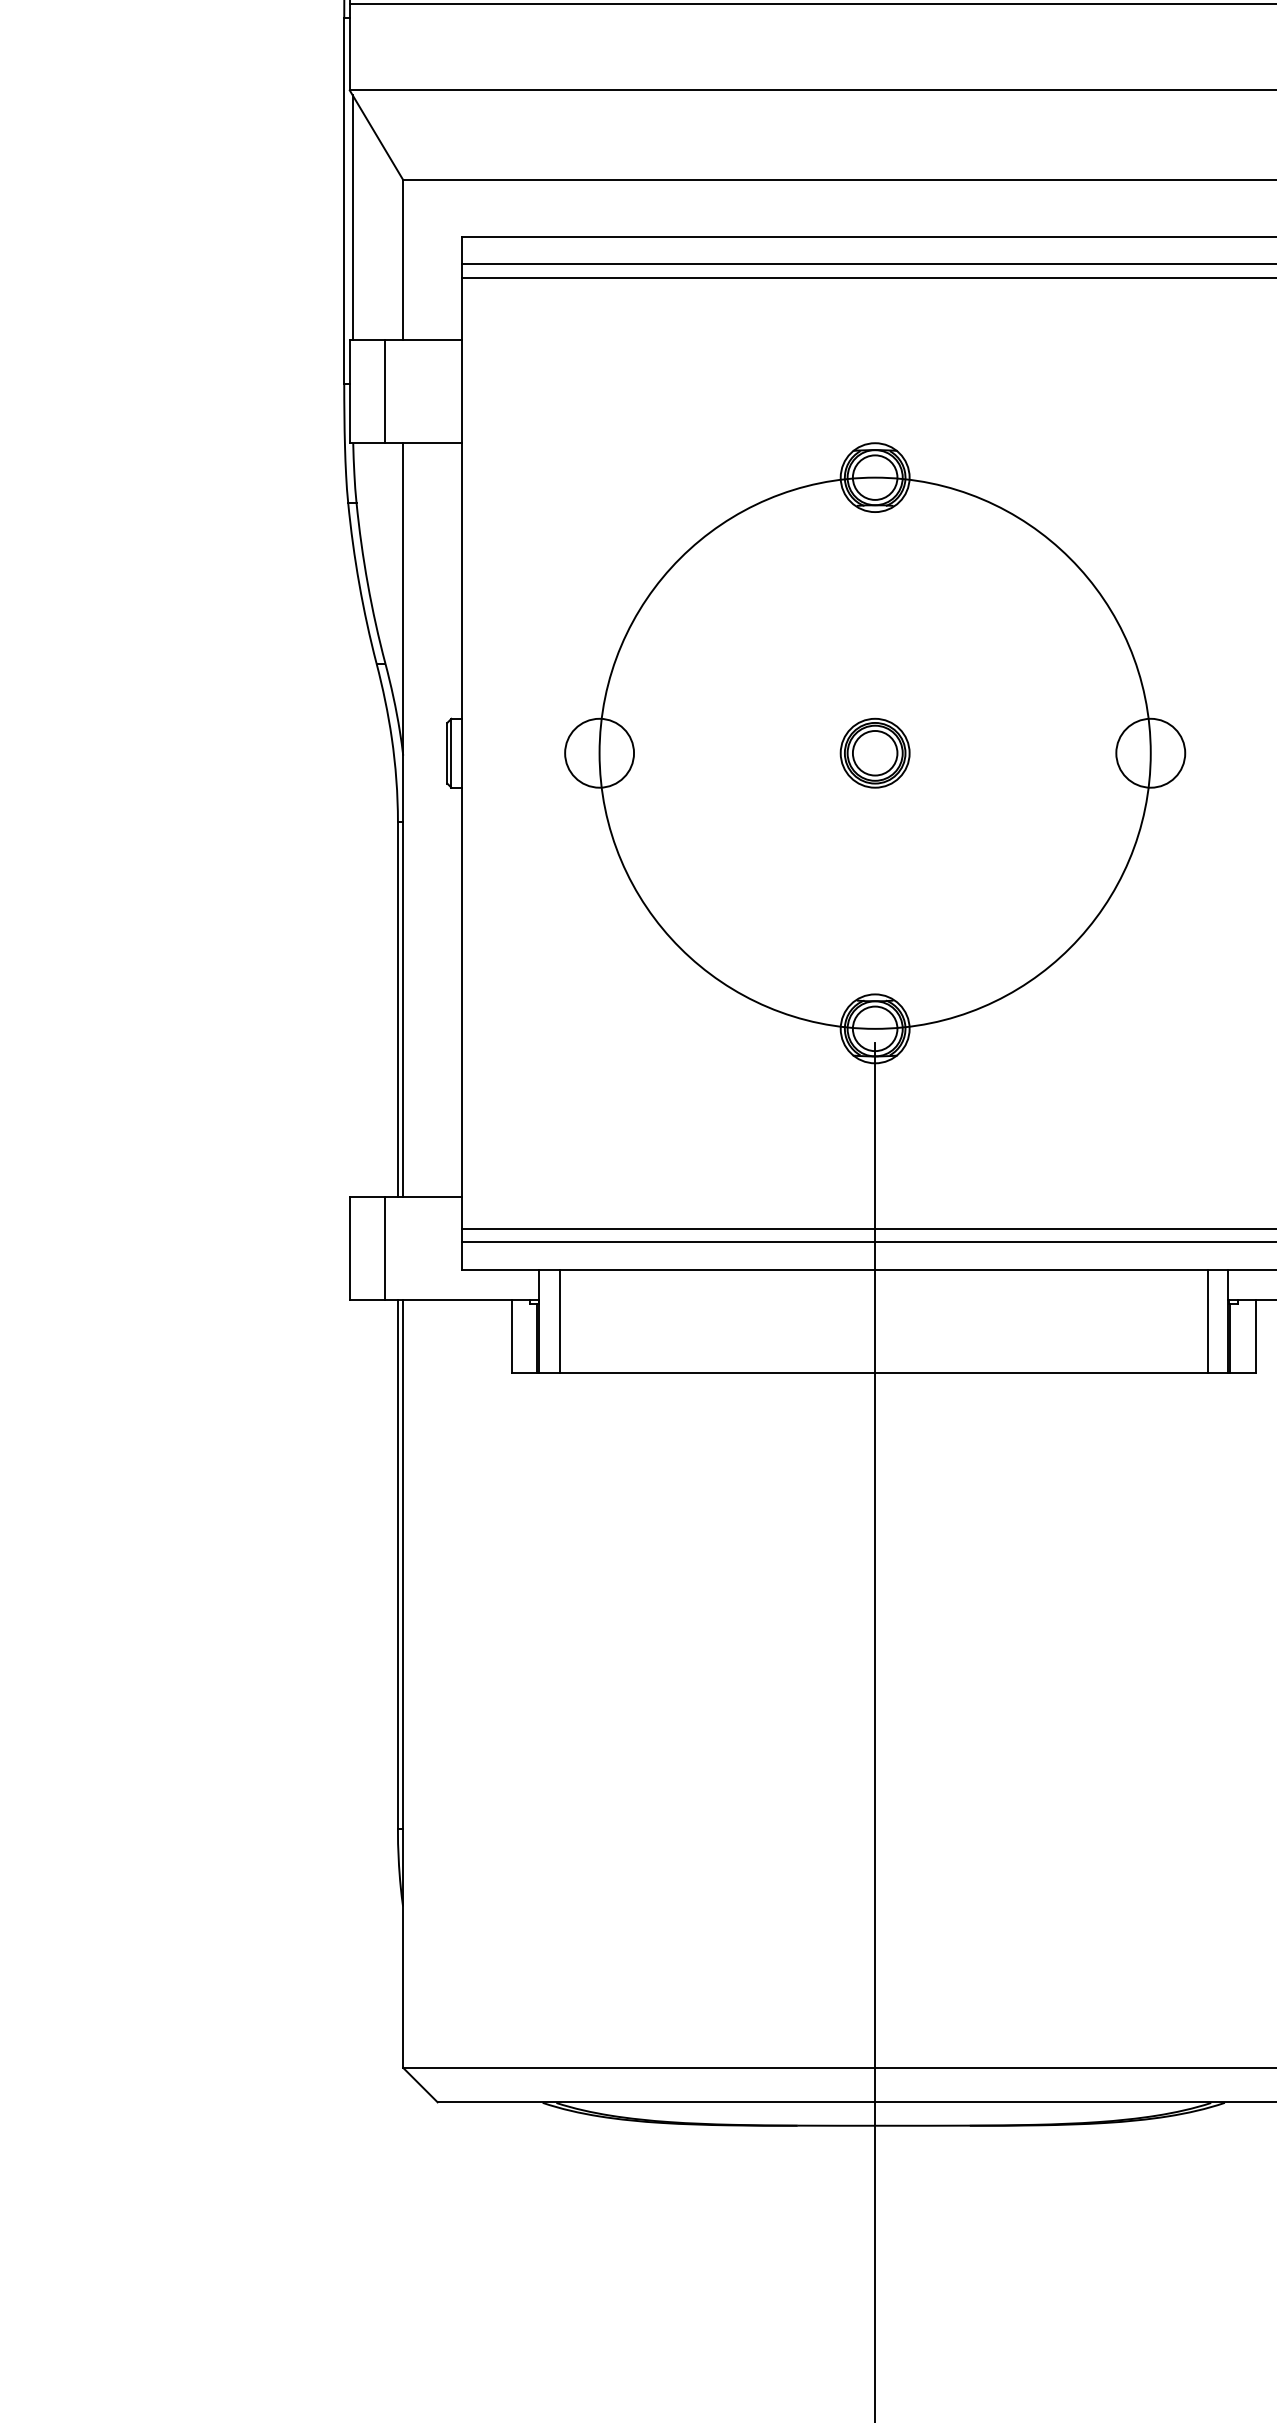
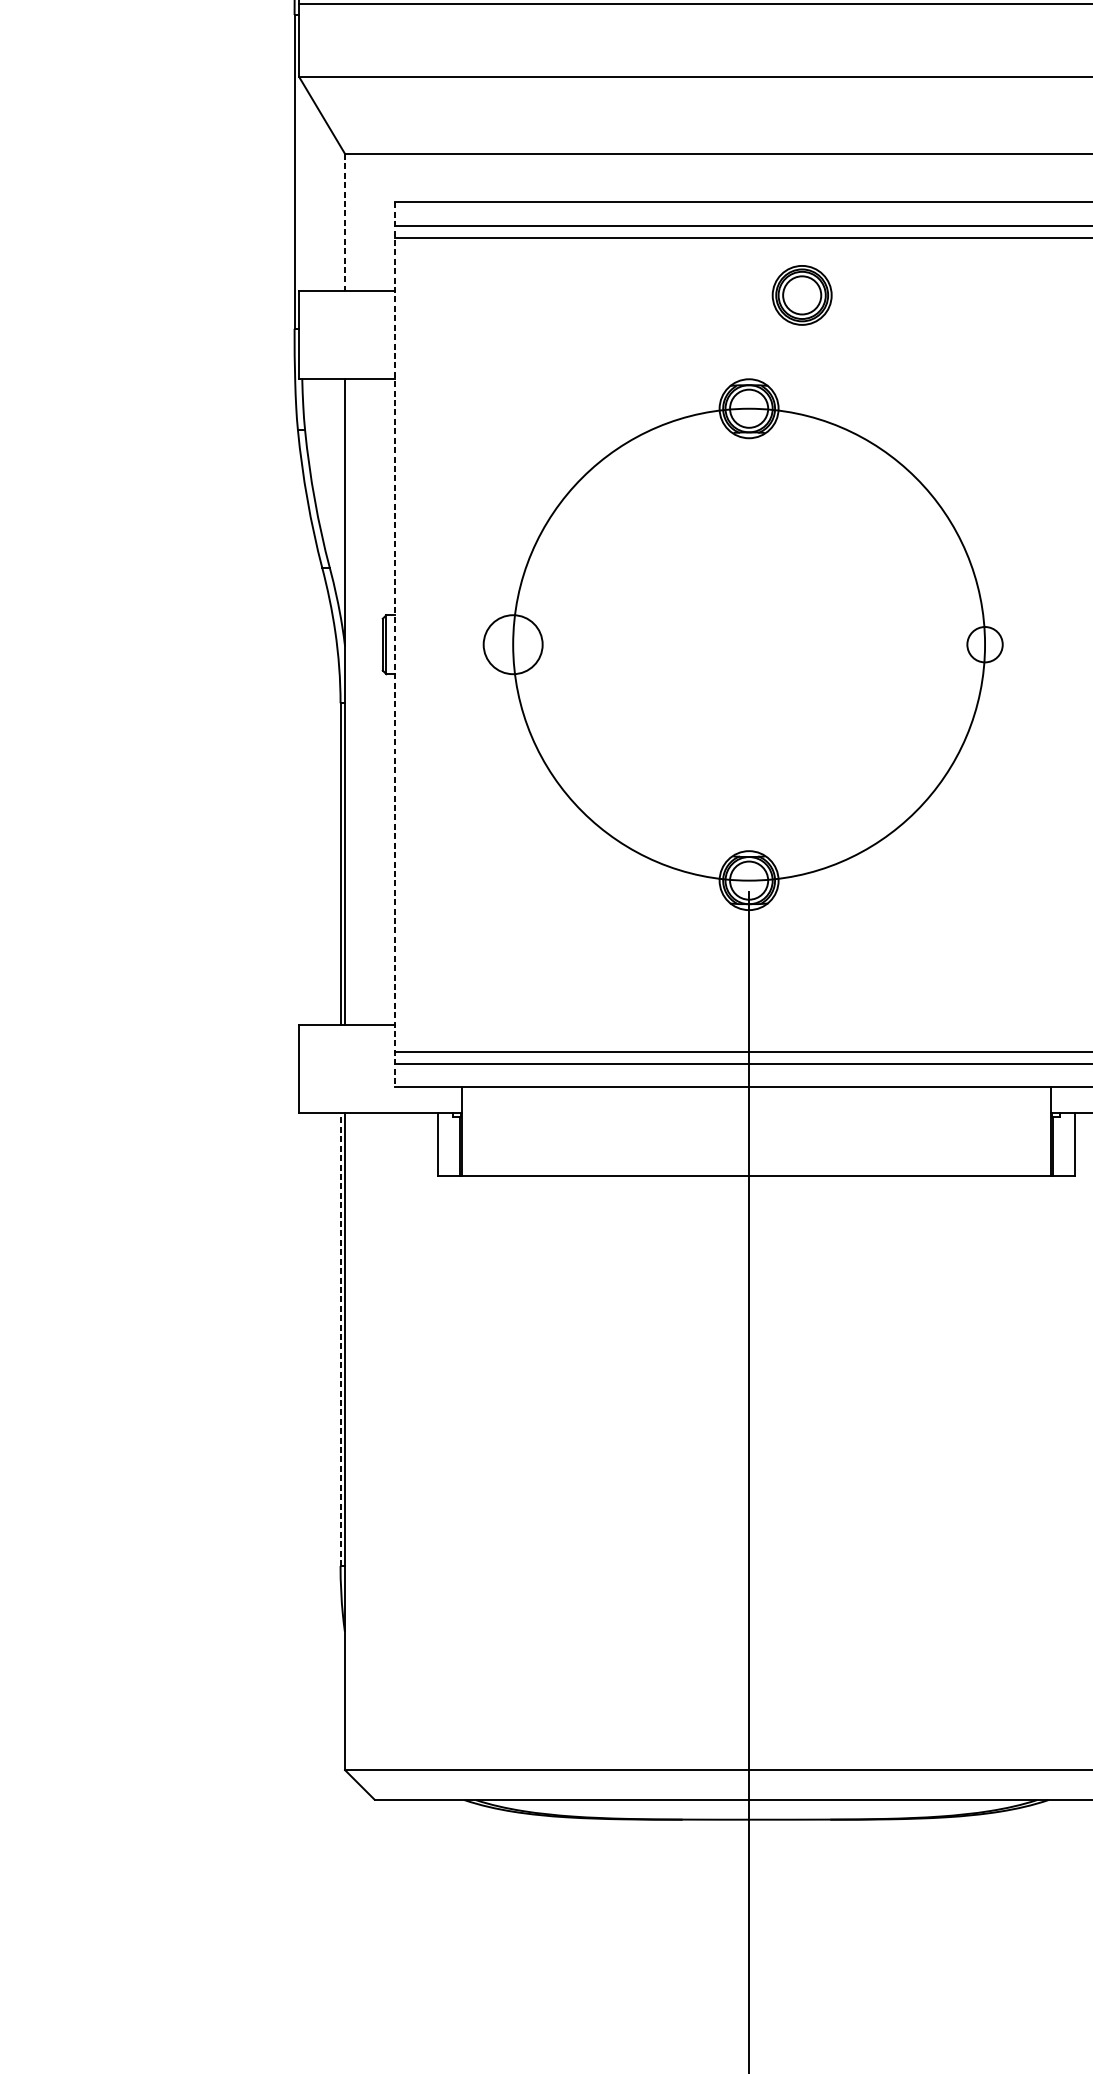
line: (352, 217) -> (301, 186), removed
line: (403, 259) -> (345, 221), solid -> dashed
line: (385, 391) -> (329, 334), removed
part: (874, 752) -> (801, 294), moved
circle: (1150, 752) -> (984, 644), size x0.6
line: (461, 753) -> (394, 644), solid -> dashed
line: (385, 1248) -> (329, 1068), removed
line: (559, 1321) -> (478, 1131), removed
line: (1207, 1321) -> (1033, 1131), removed
line: (397, 1564) -> (340, 1339), solid -> dashed

